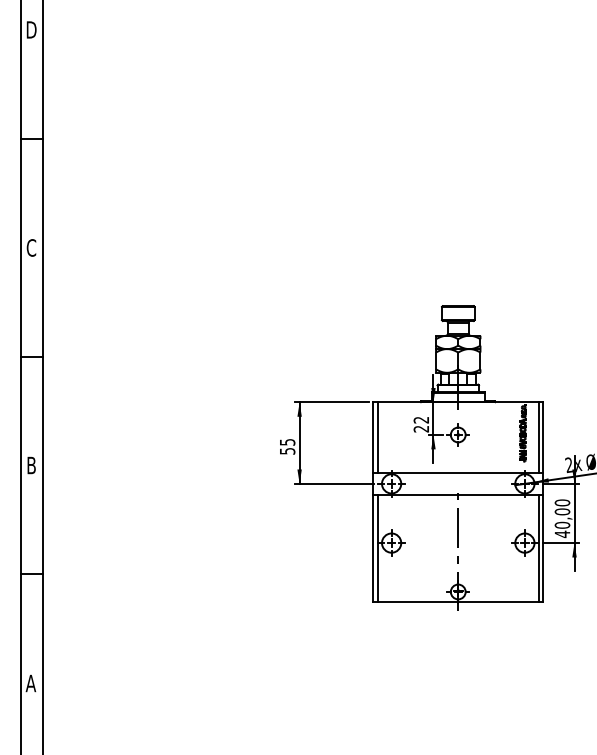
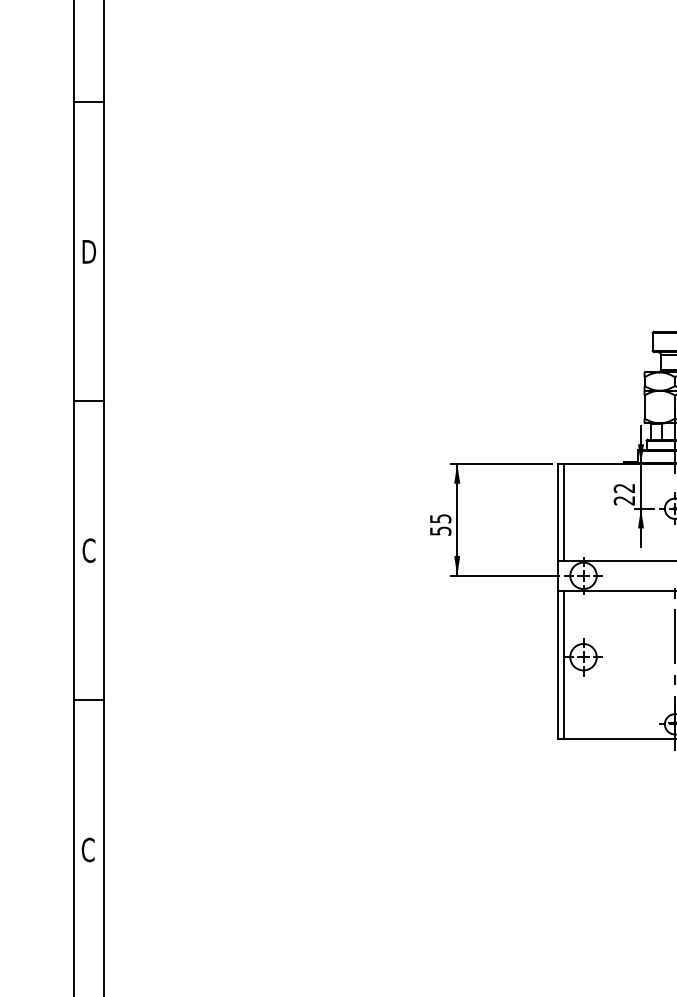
text: (31, 247) -> (88, 251), C -> D
text: (31, 465) -> (88, 550), B -> C
text: (30, 683) -> (87, 850), A -> C

